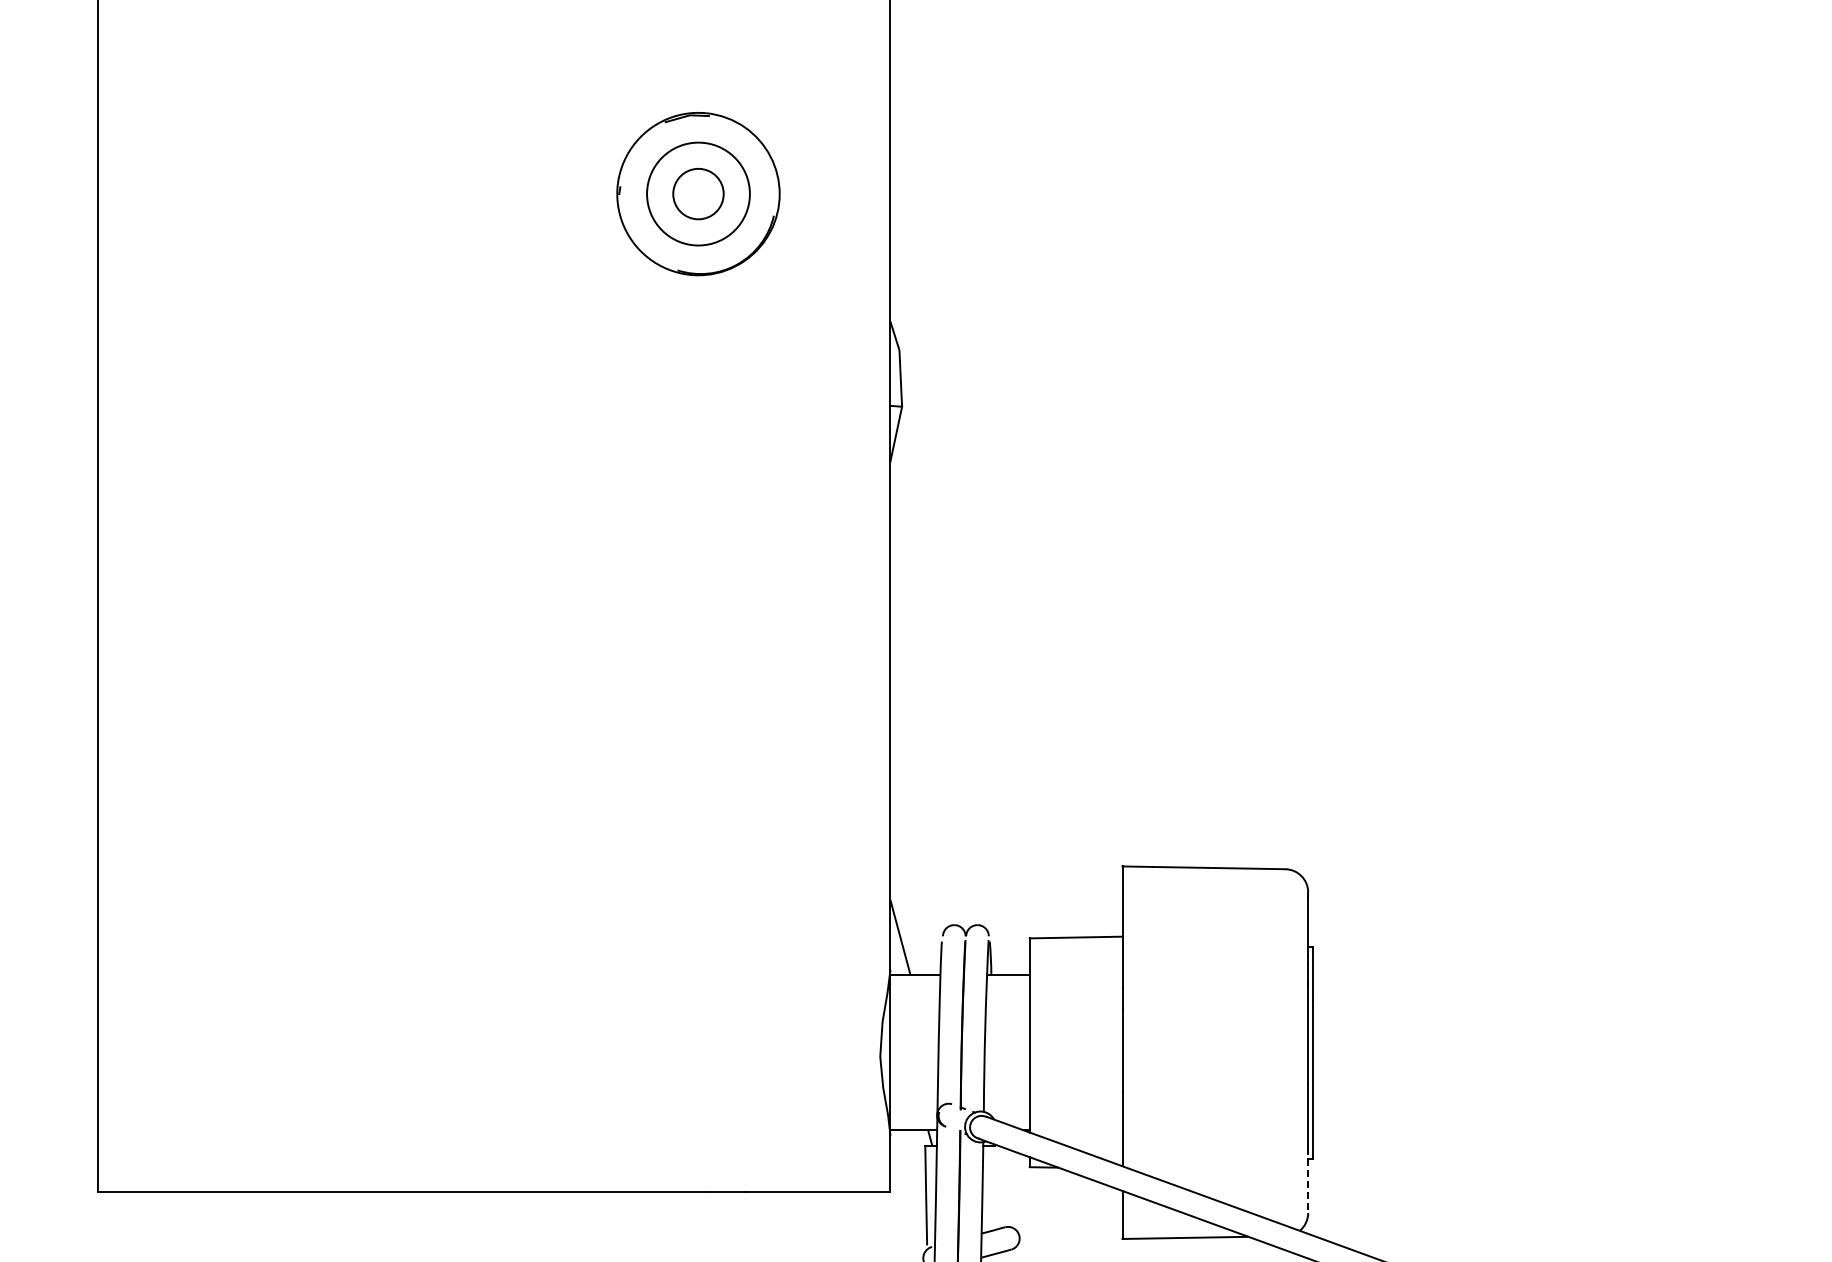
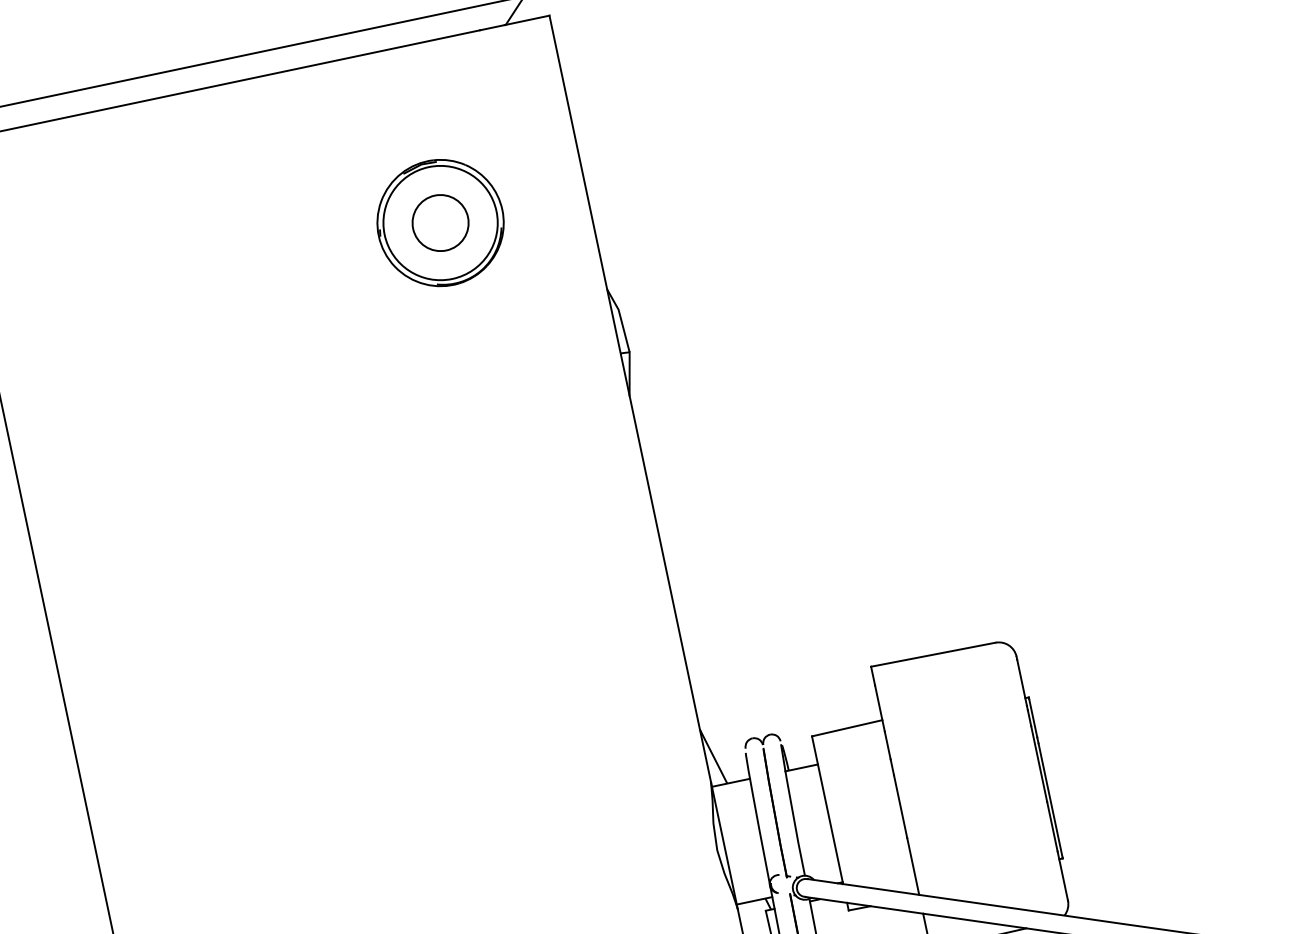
circle: (698, 193) -> (440, 222), size x1.43
circle: (698, 194) -> (440, 223), size x1.43
line: (1308, 1181) -> (1063, 876), dashed -> solid

